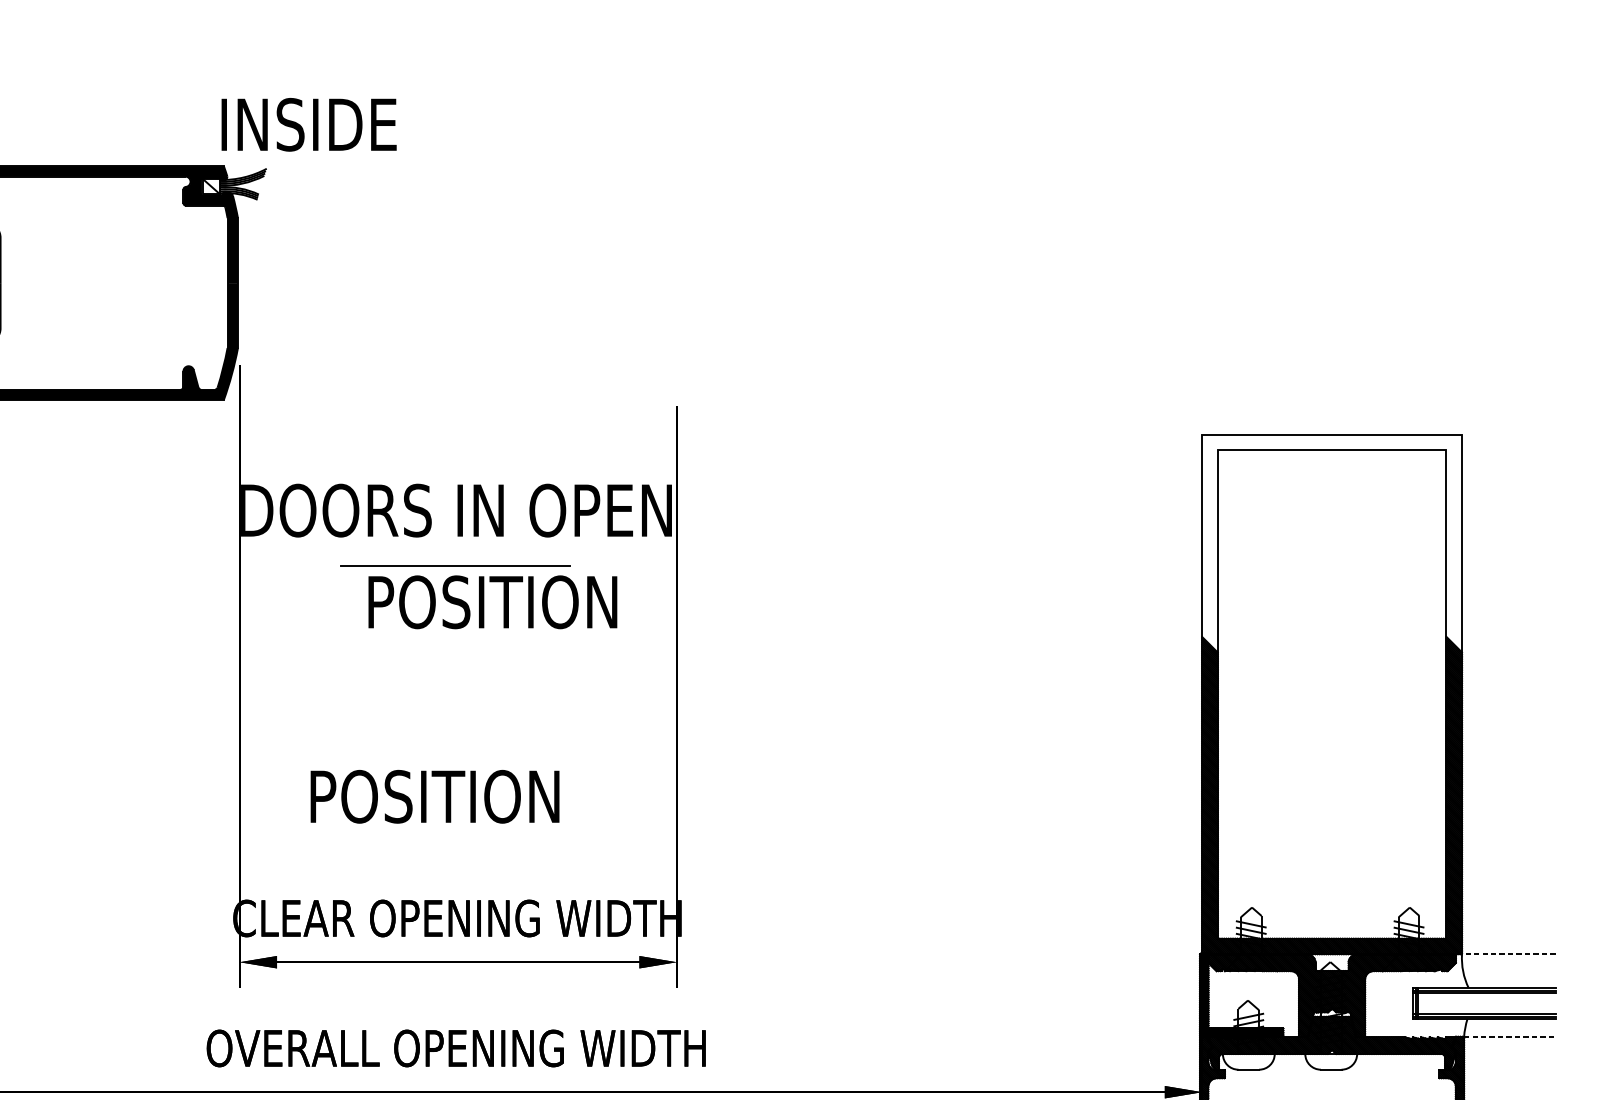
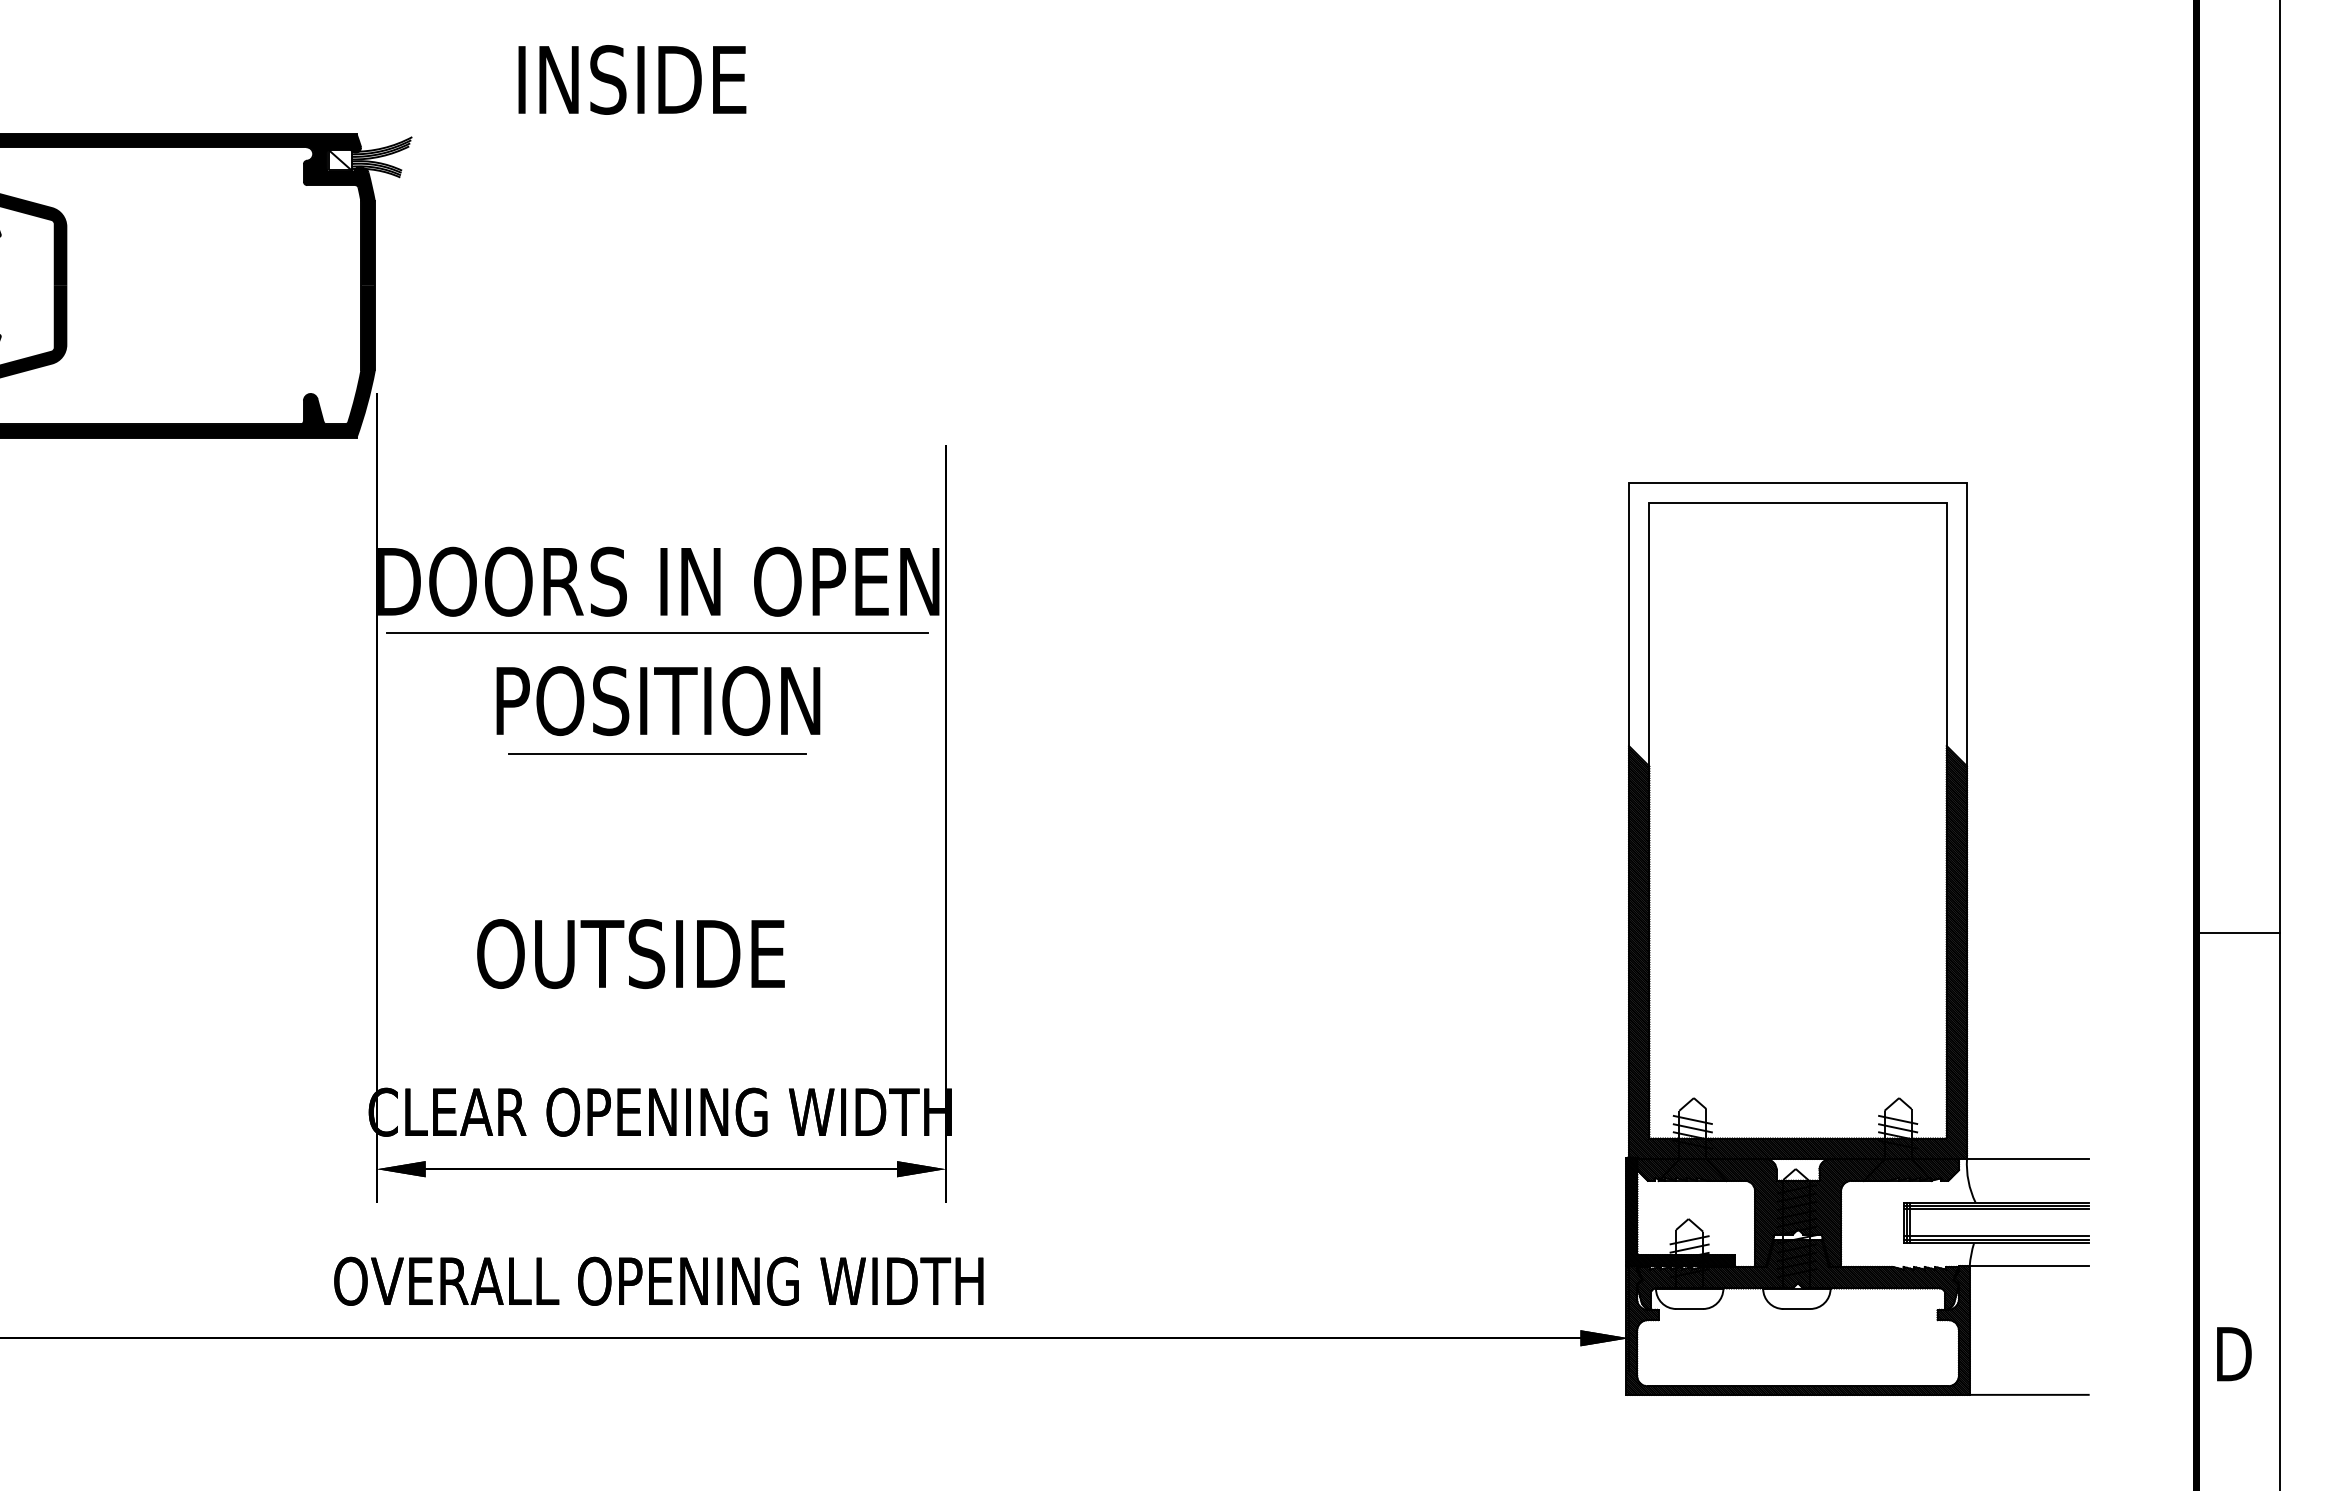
text: (309, 124) -> (632, 79), moved
line: (455, 549) -> (657, 632), added
line: (455, 565) -> (657, 753), moved
text: (492, 601) -> (658, 700), moved
text: (434, 797) -> (630, 954), POSITION -> OUTSIDE
line: (1508, 954) -> (2027, 1158), dashed -> solid
line: (1510, 1037) -> (2029, 1266), dashed -> solid

